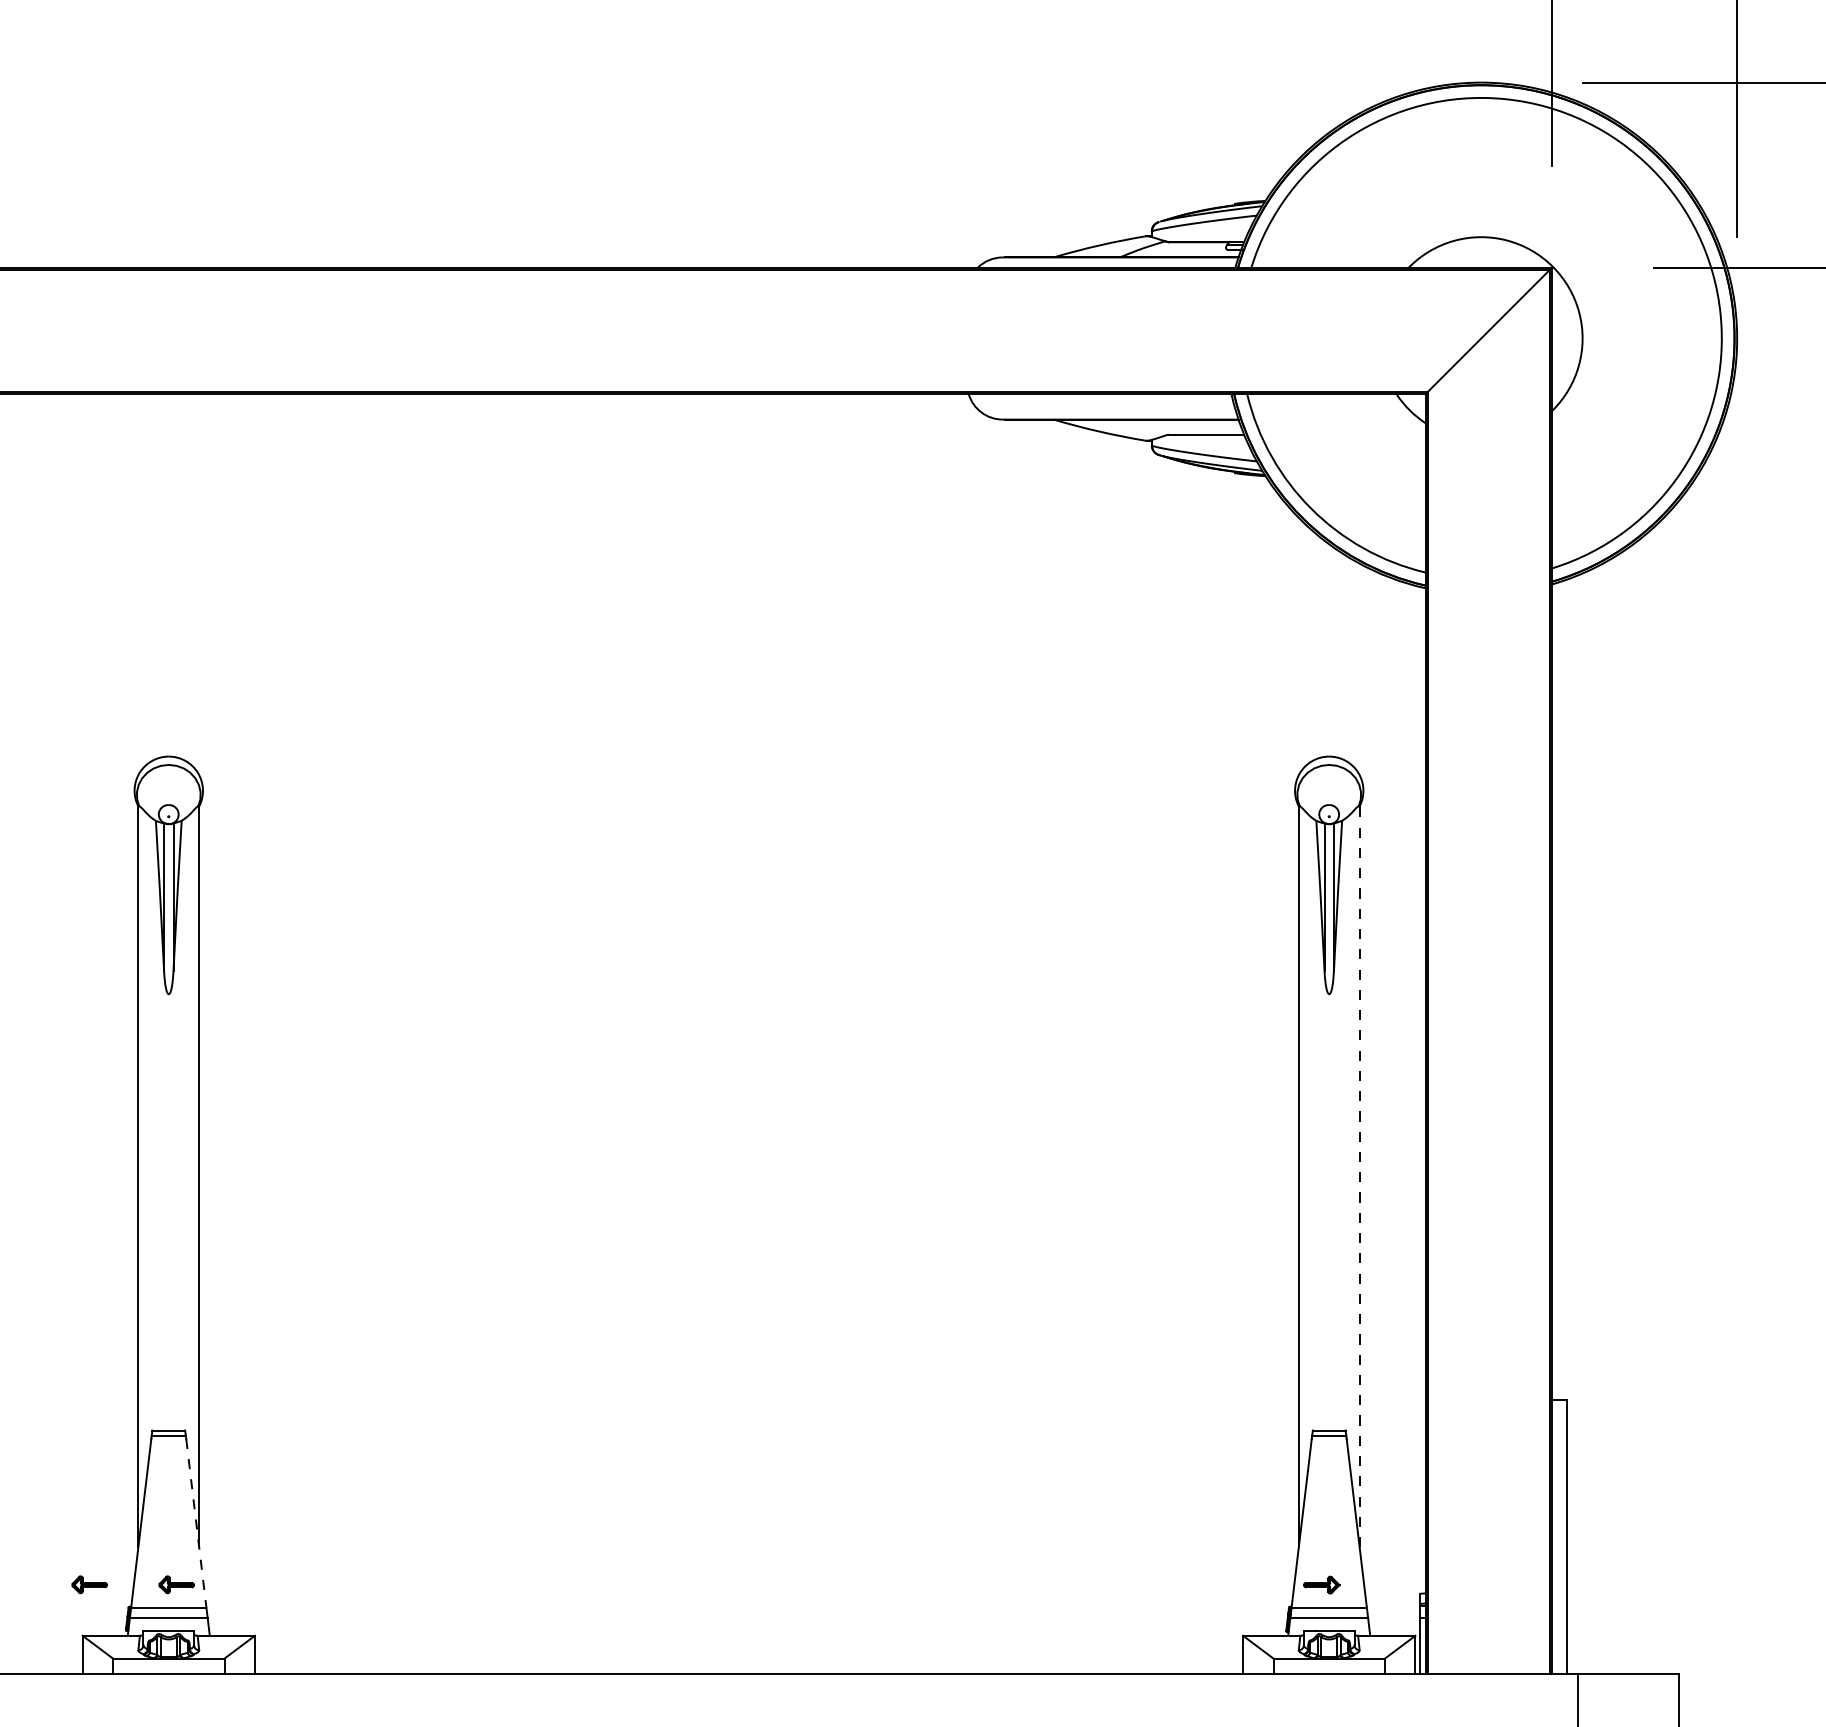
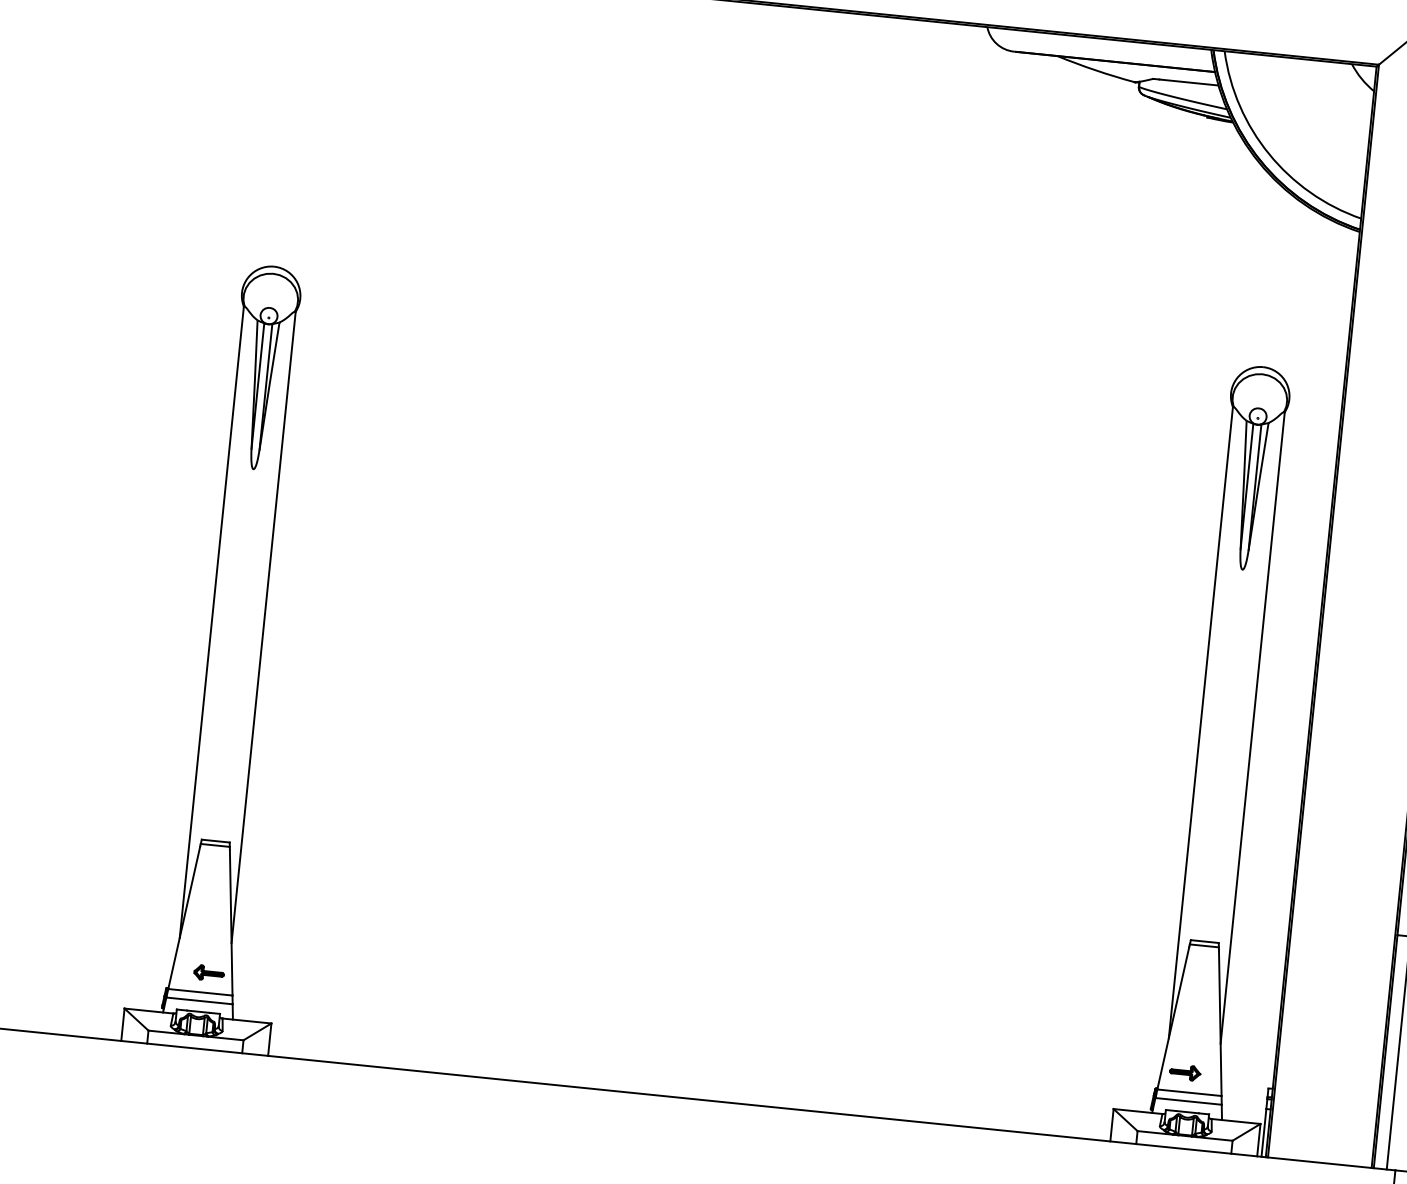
line: (1359, 1176) -> (1252, 727), dashed -> solid
line: (196, 1523) -> (231, 922), dashed -> solid
part: (89, 1584) -> (134, 965), removed

